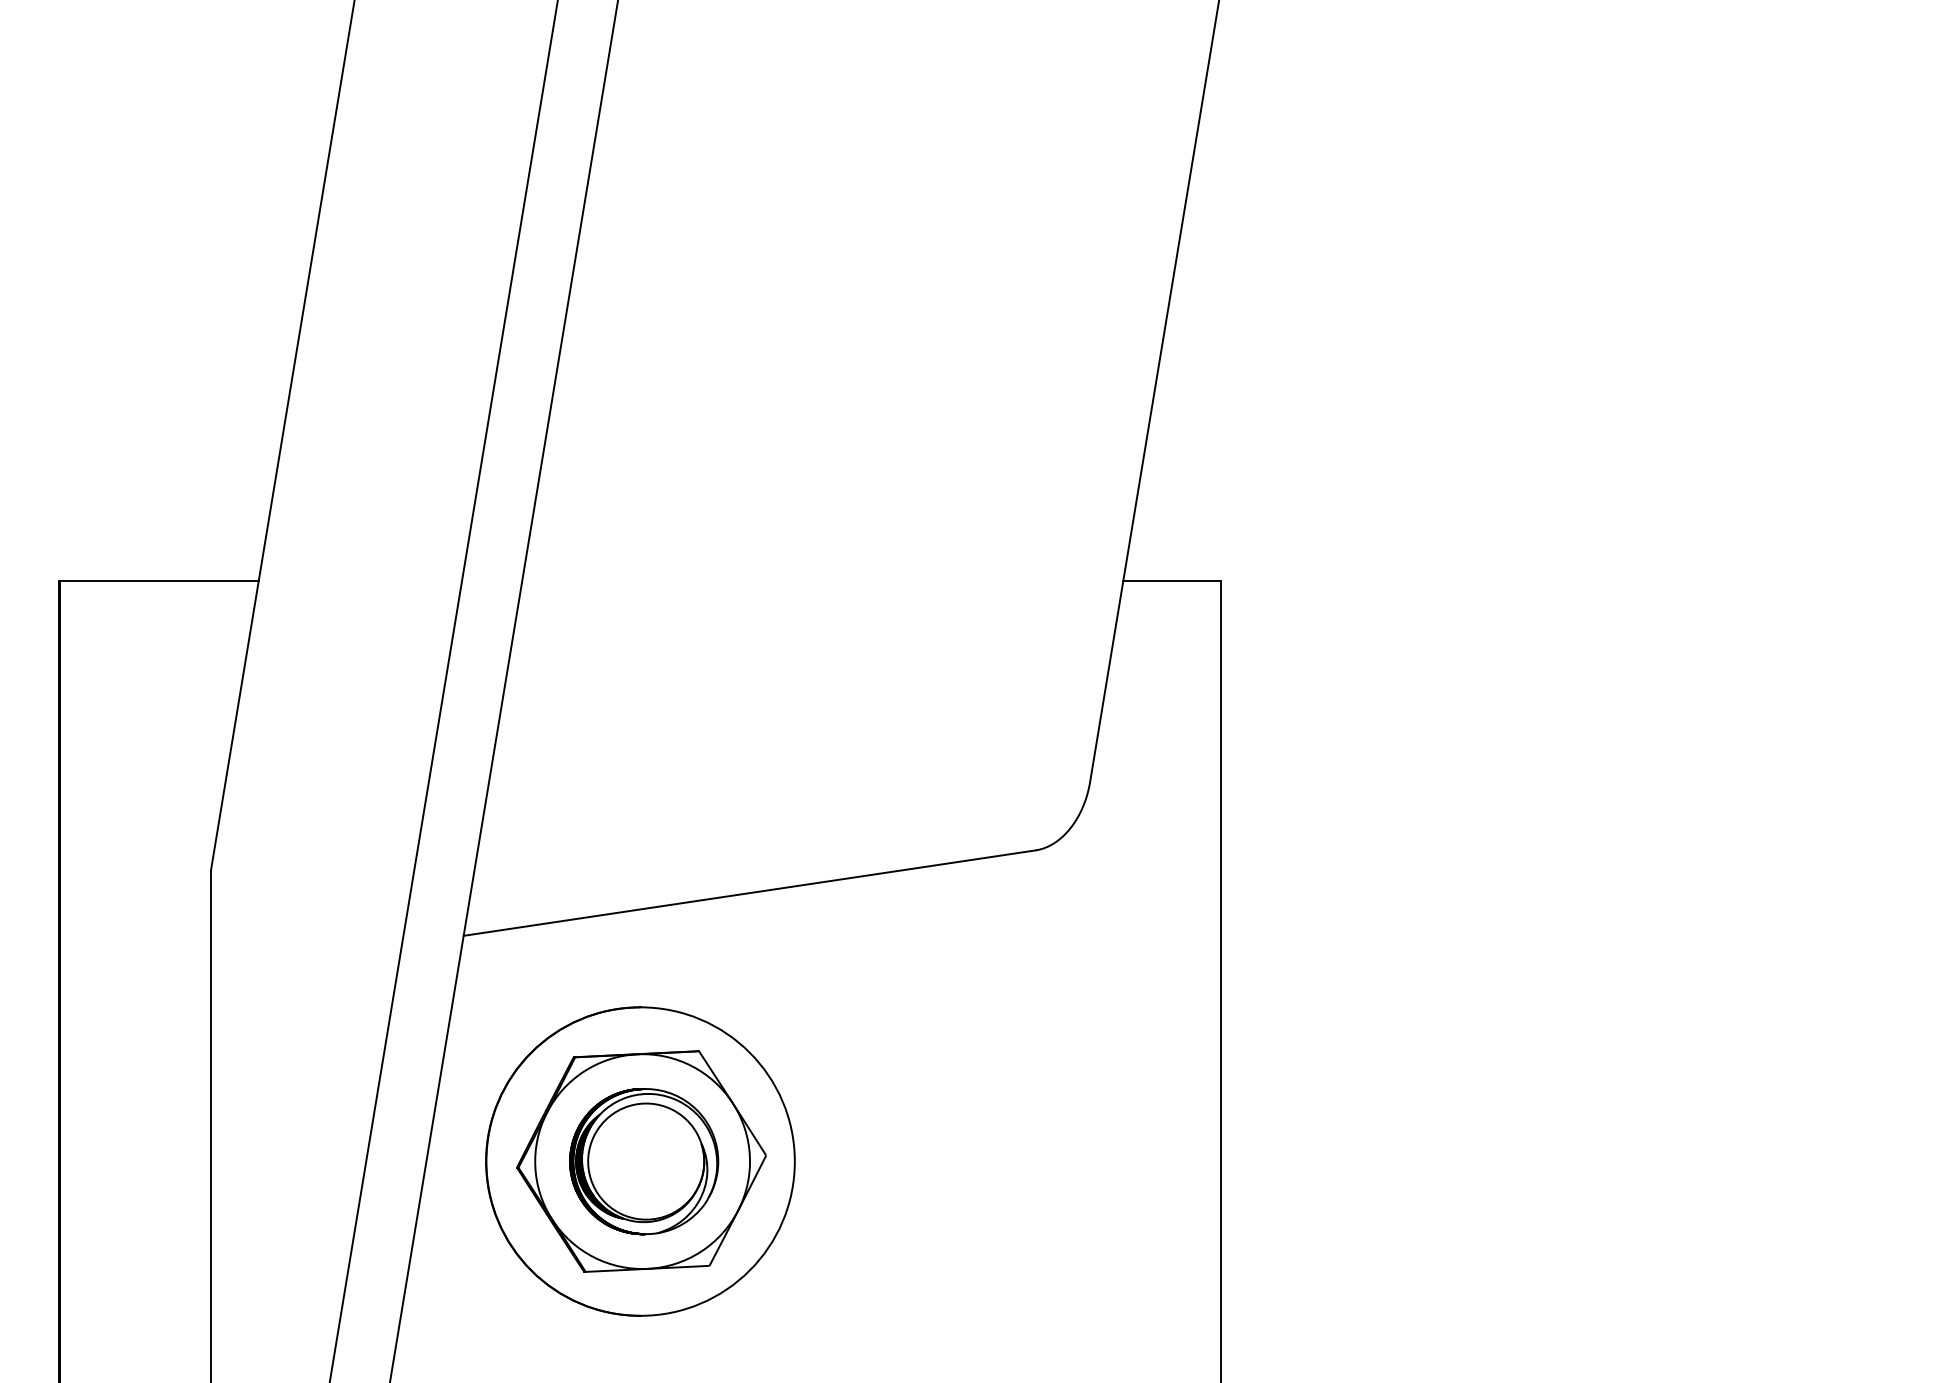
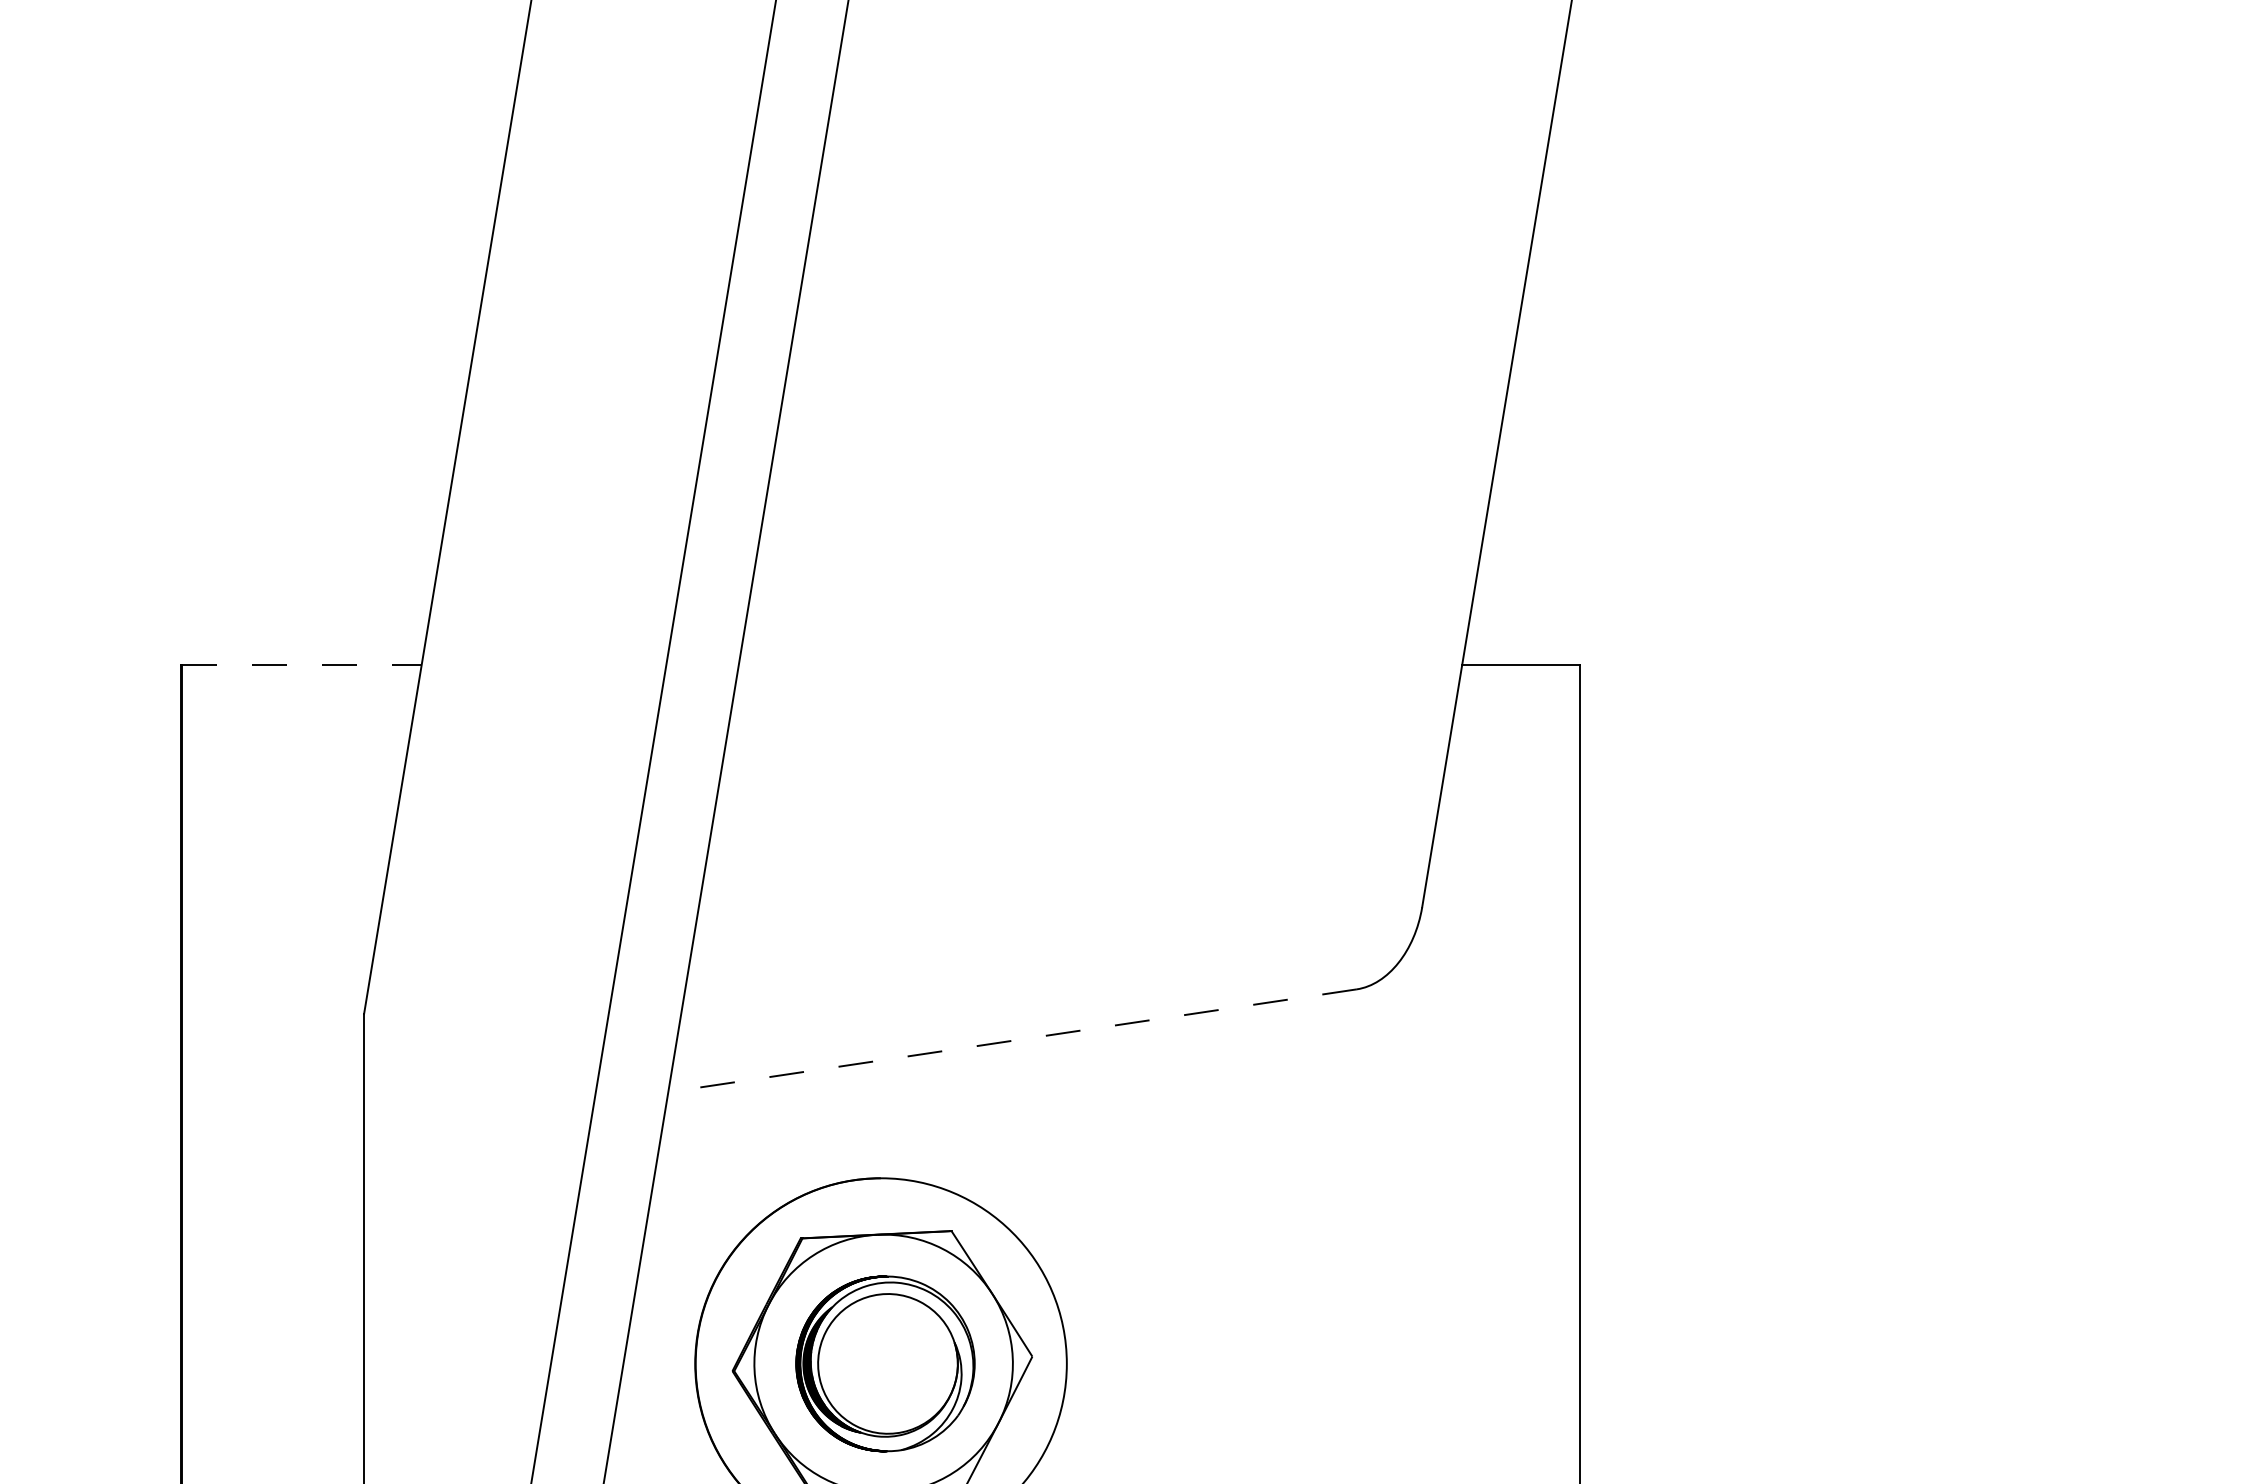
line: (159, 580) -> (302, 664), solid -> dashed
line: (749, 893) -> (1012, 1041), solid -> dashed

